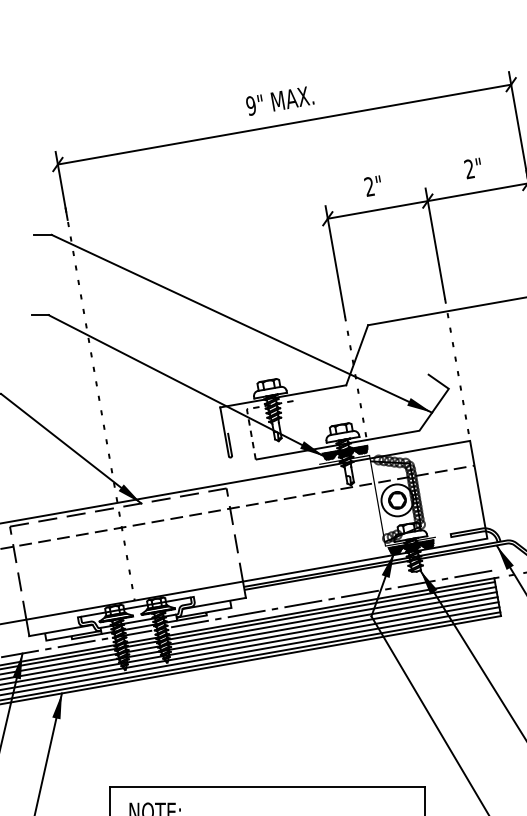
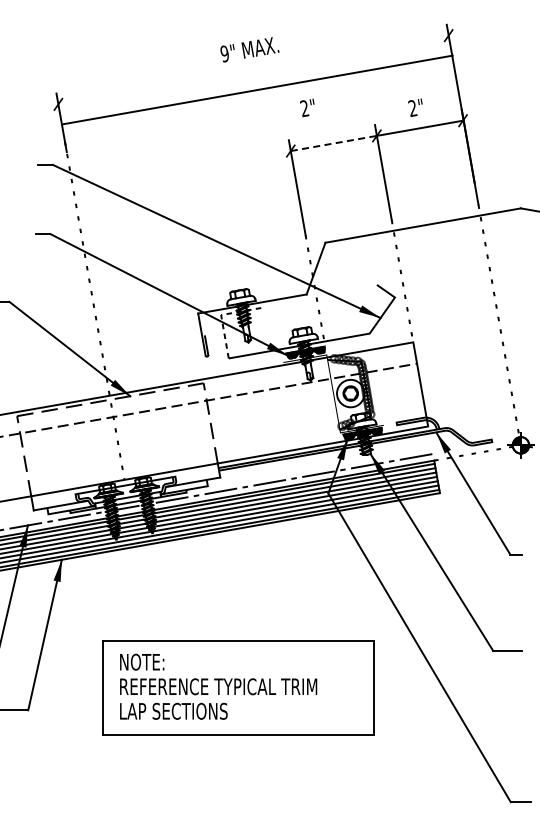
line: (284, 124) -> (257, 89), moved
text: (372, 185) -> (307, 107), moved
line: (377, 209) -> (333, 143), solid -> dashed

